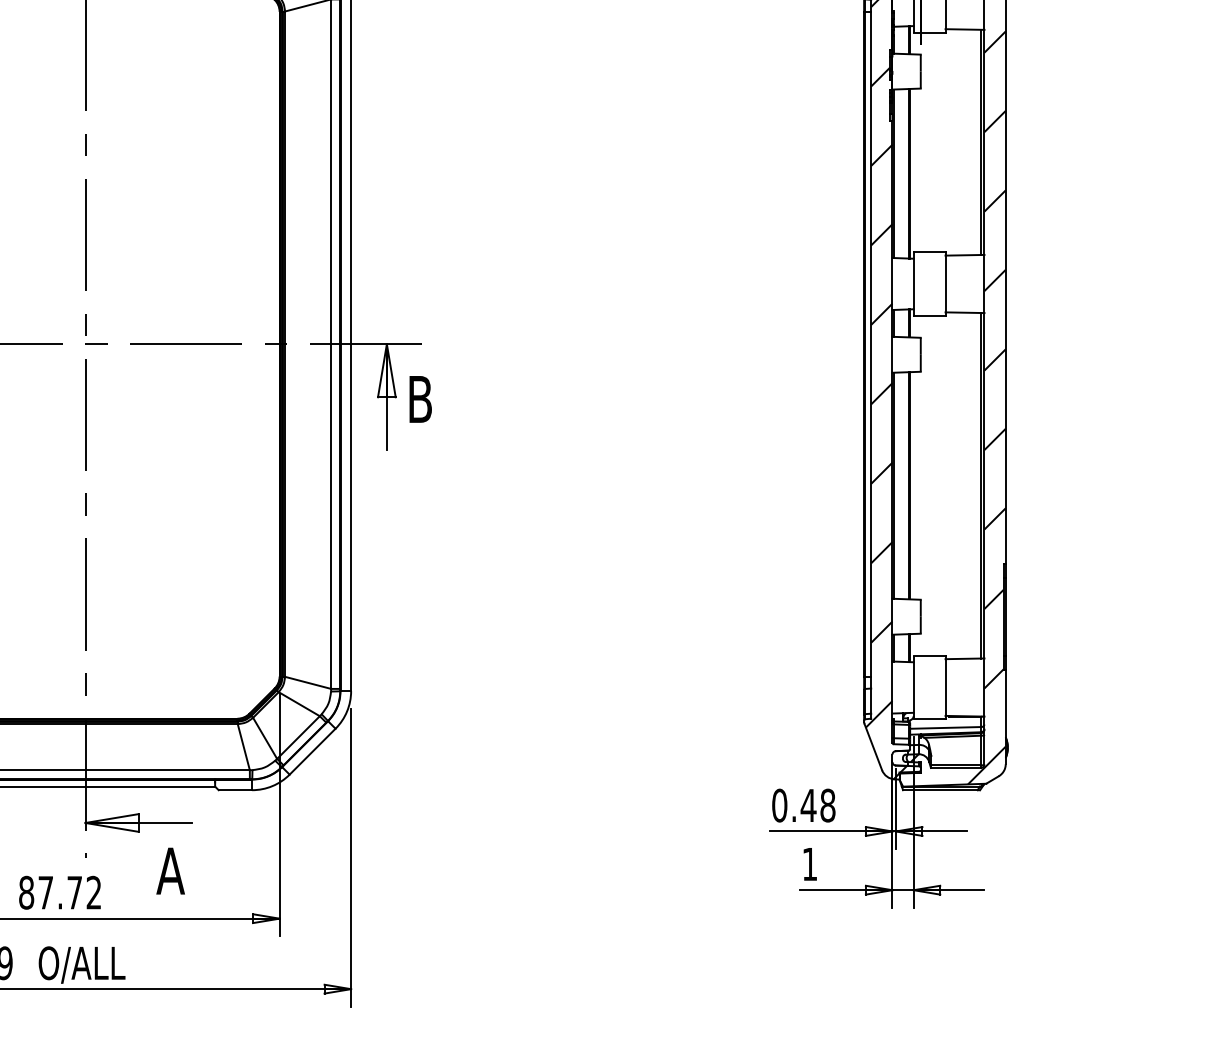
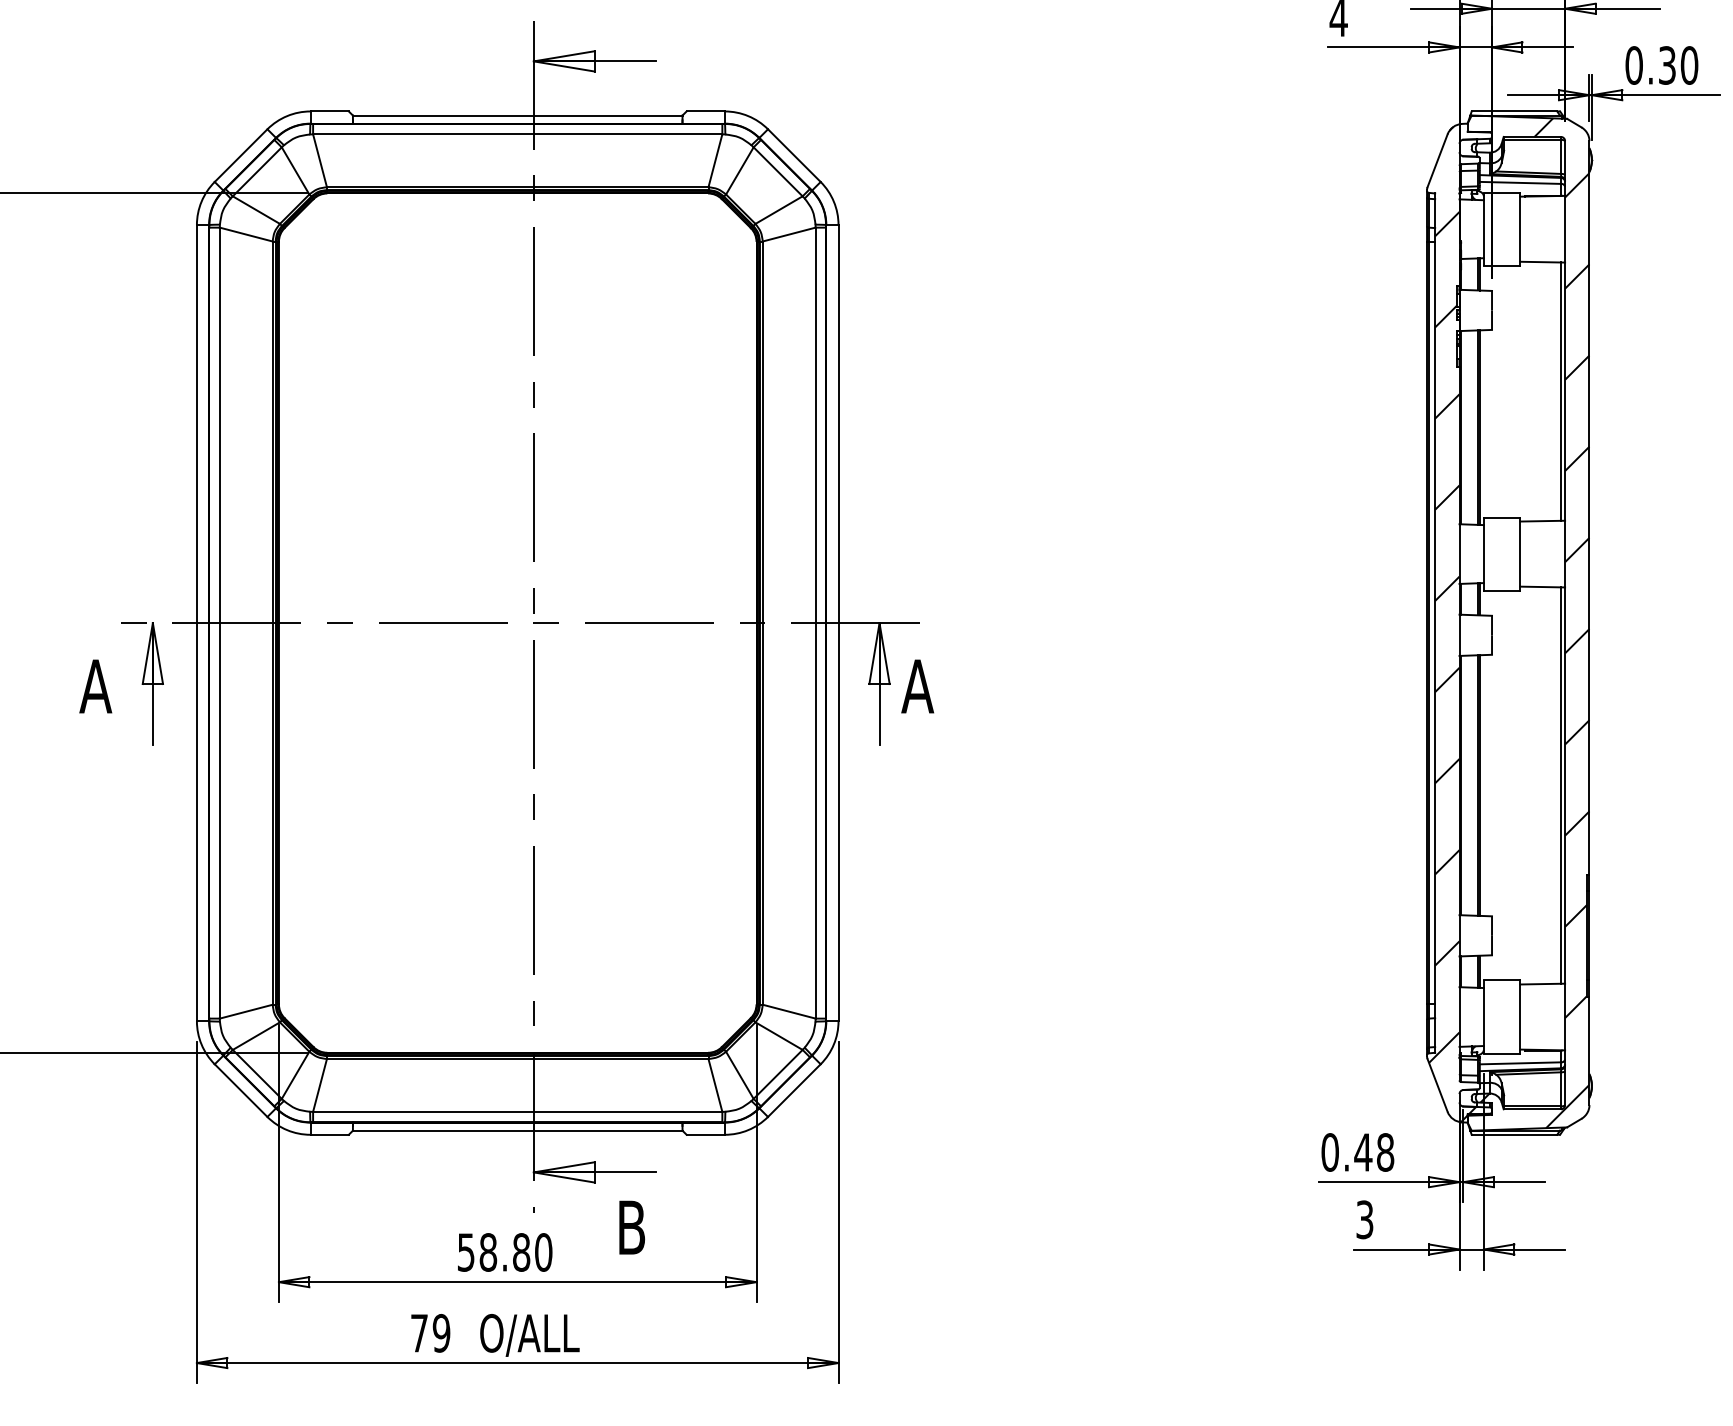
text: (419, 399) -> (917, 686), B -> A
text: (809, 864) -> (1364, 1219), 1 -> 3
text: (170, 871) -> (631, 1227), A -> B
text: (59, 892) -> (504, 1252), 87.72 -> 58.80

